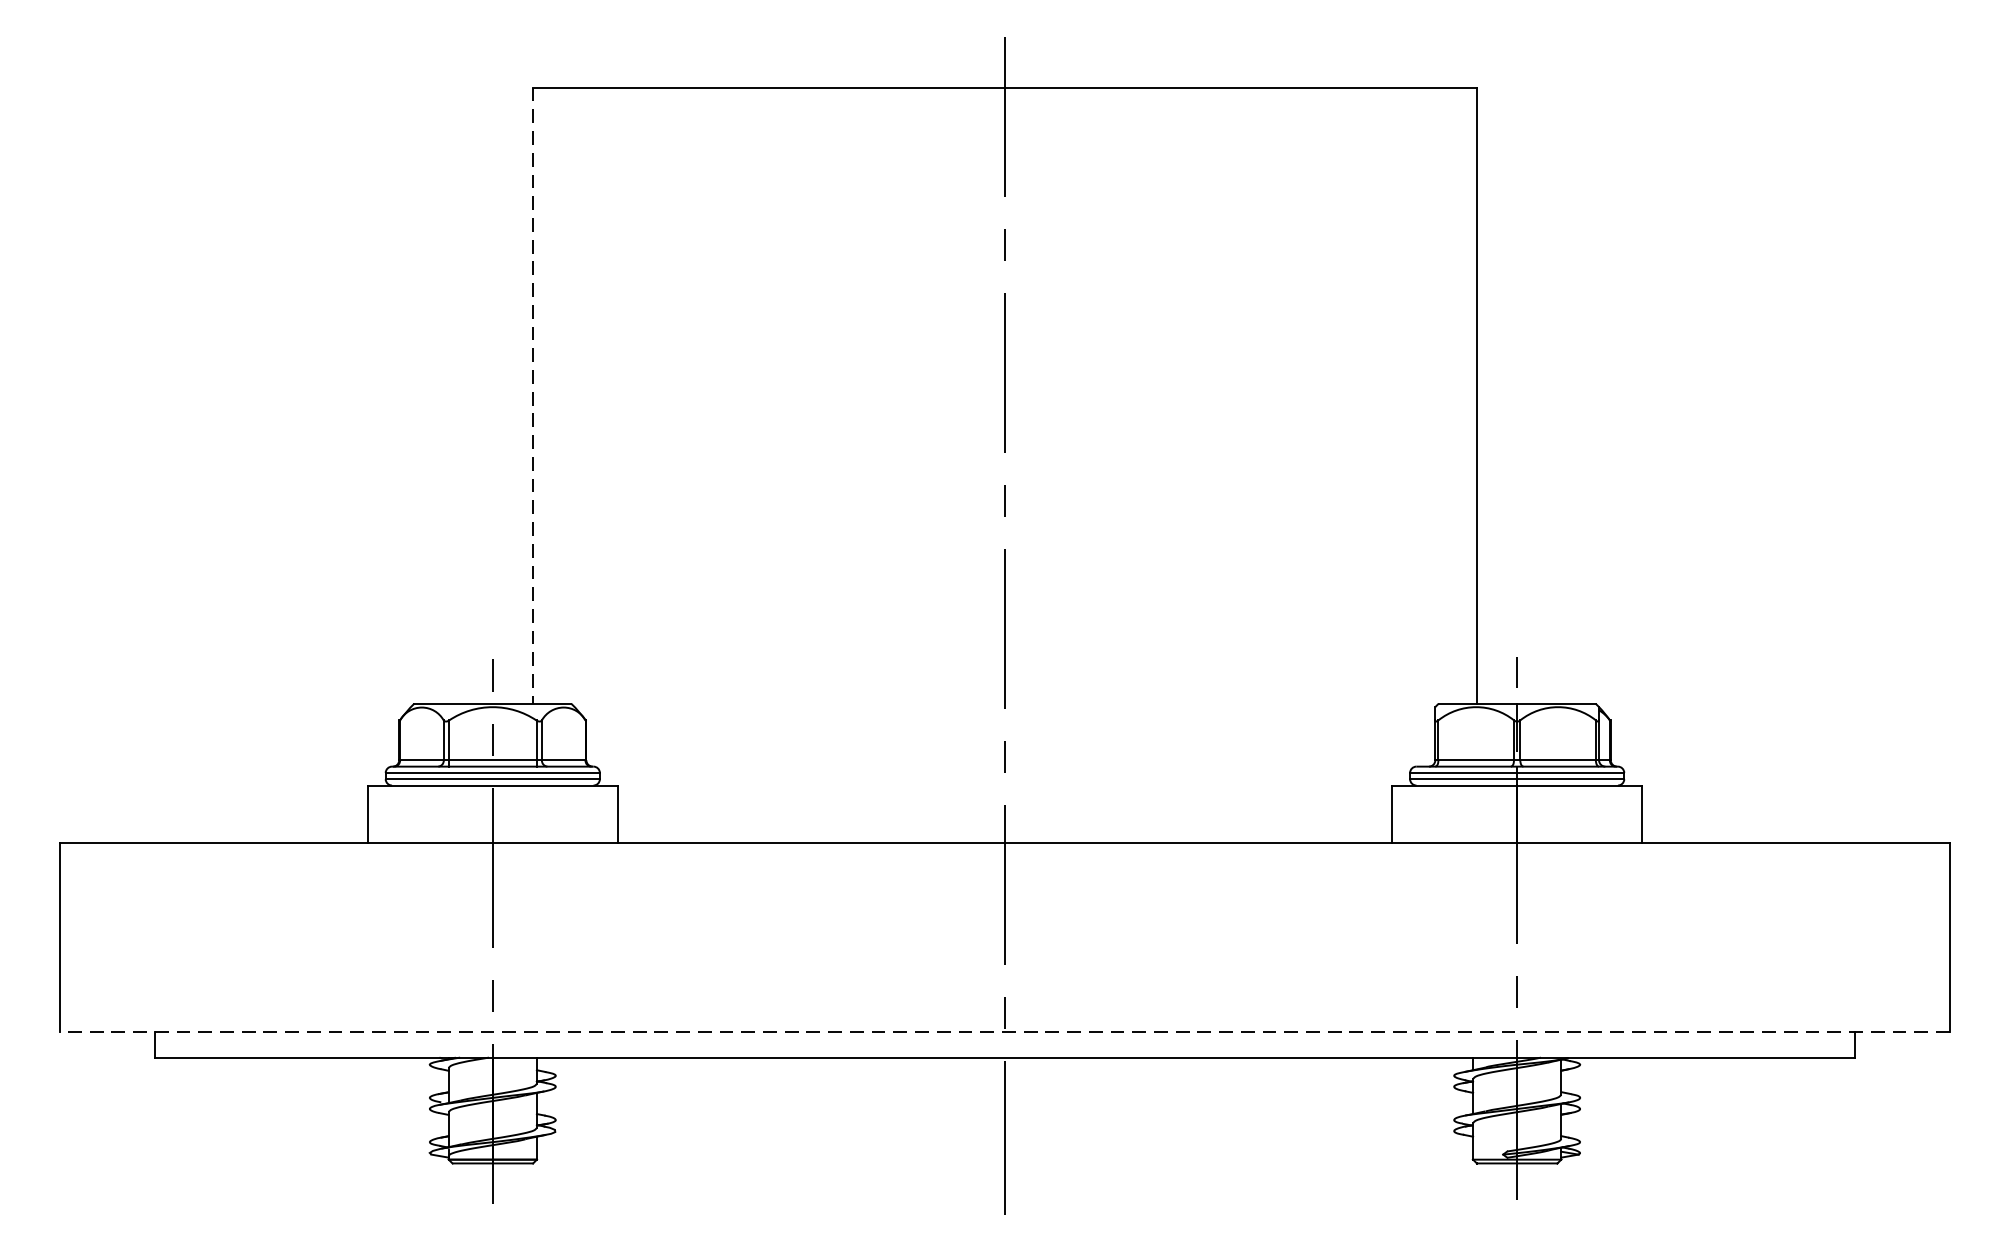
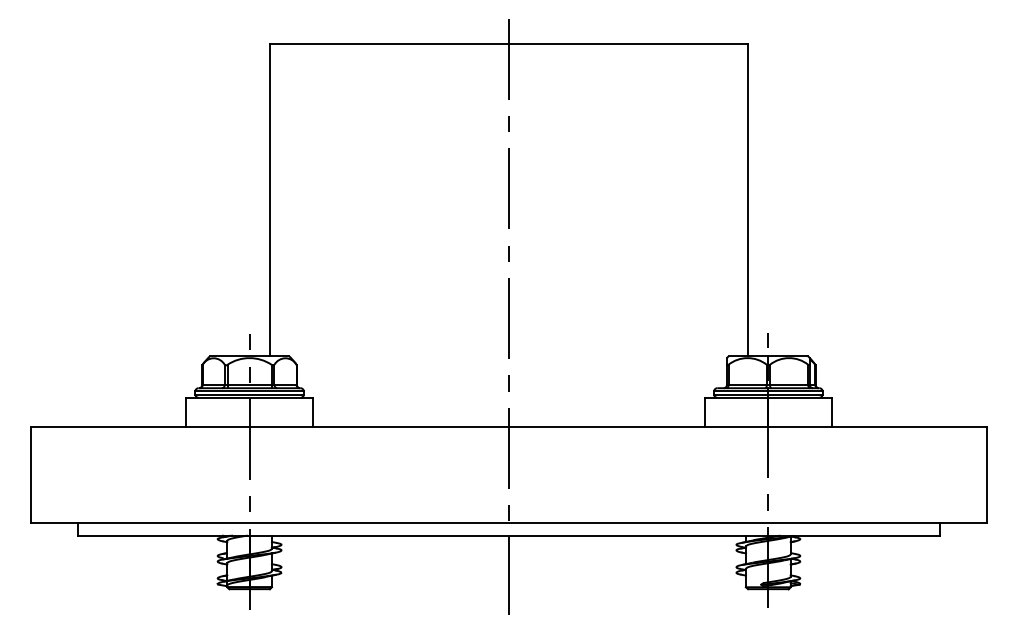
line: (532, 395) -> (269, 200), dashed -> solid
line: (1004, 1031) -> (508, 522), dashed -> solid

